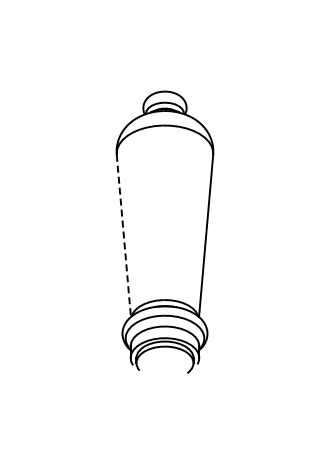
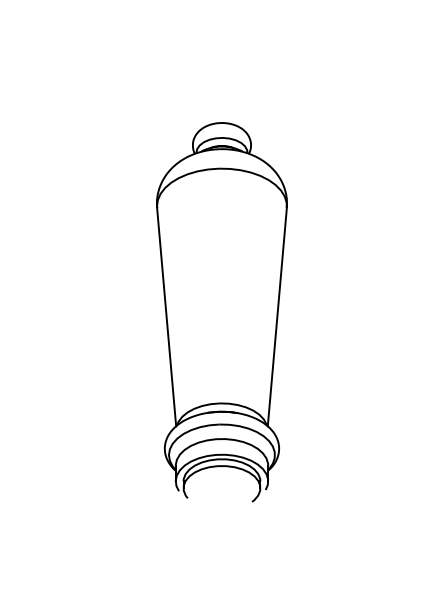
line: (123, 235) -> (166, 316), dashed -> solid

